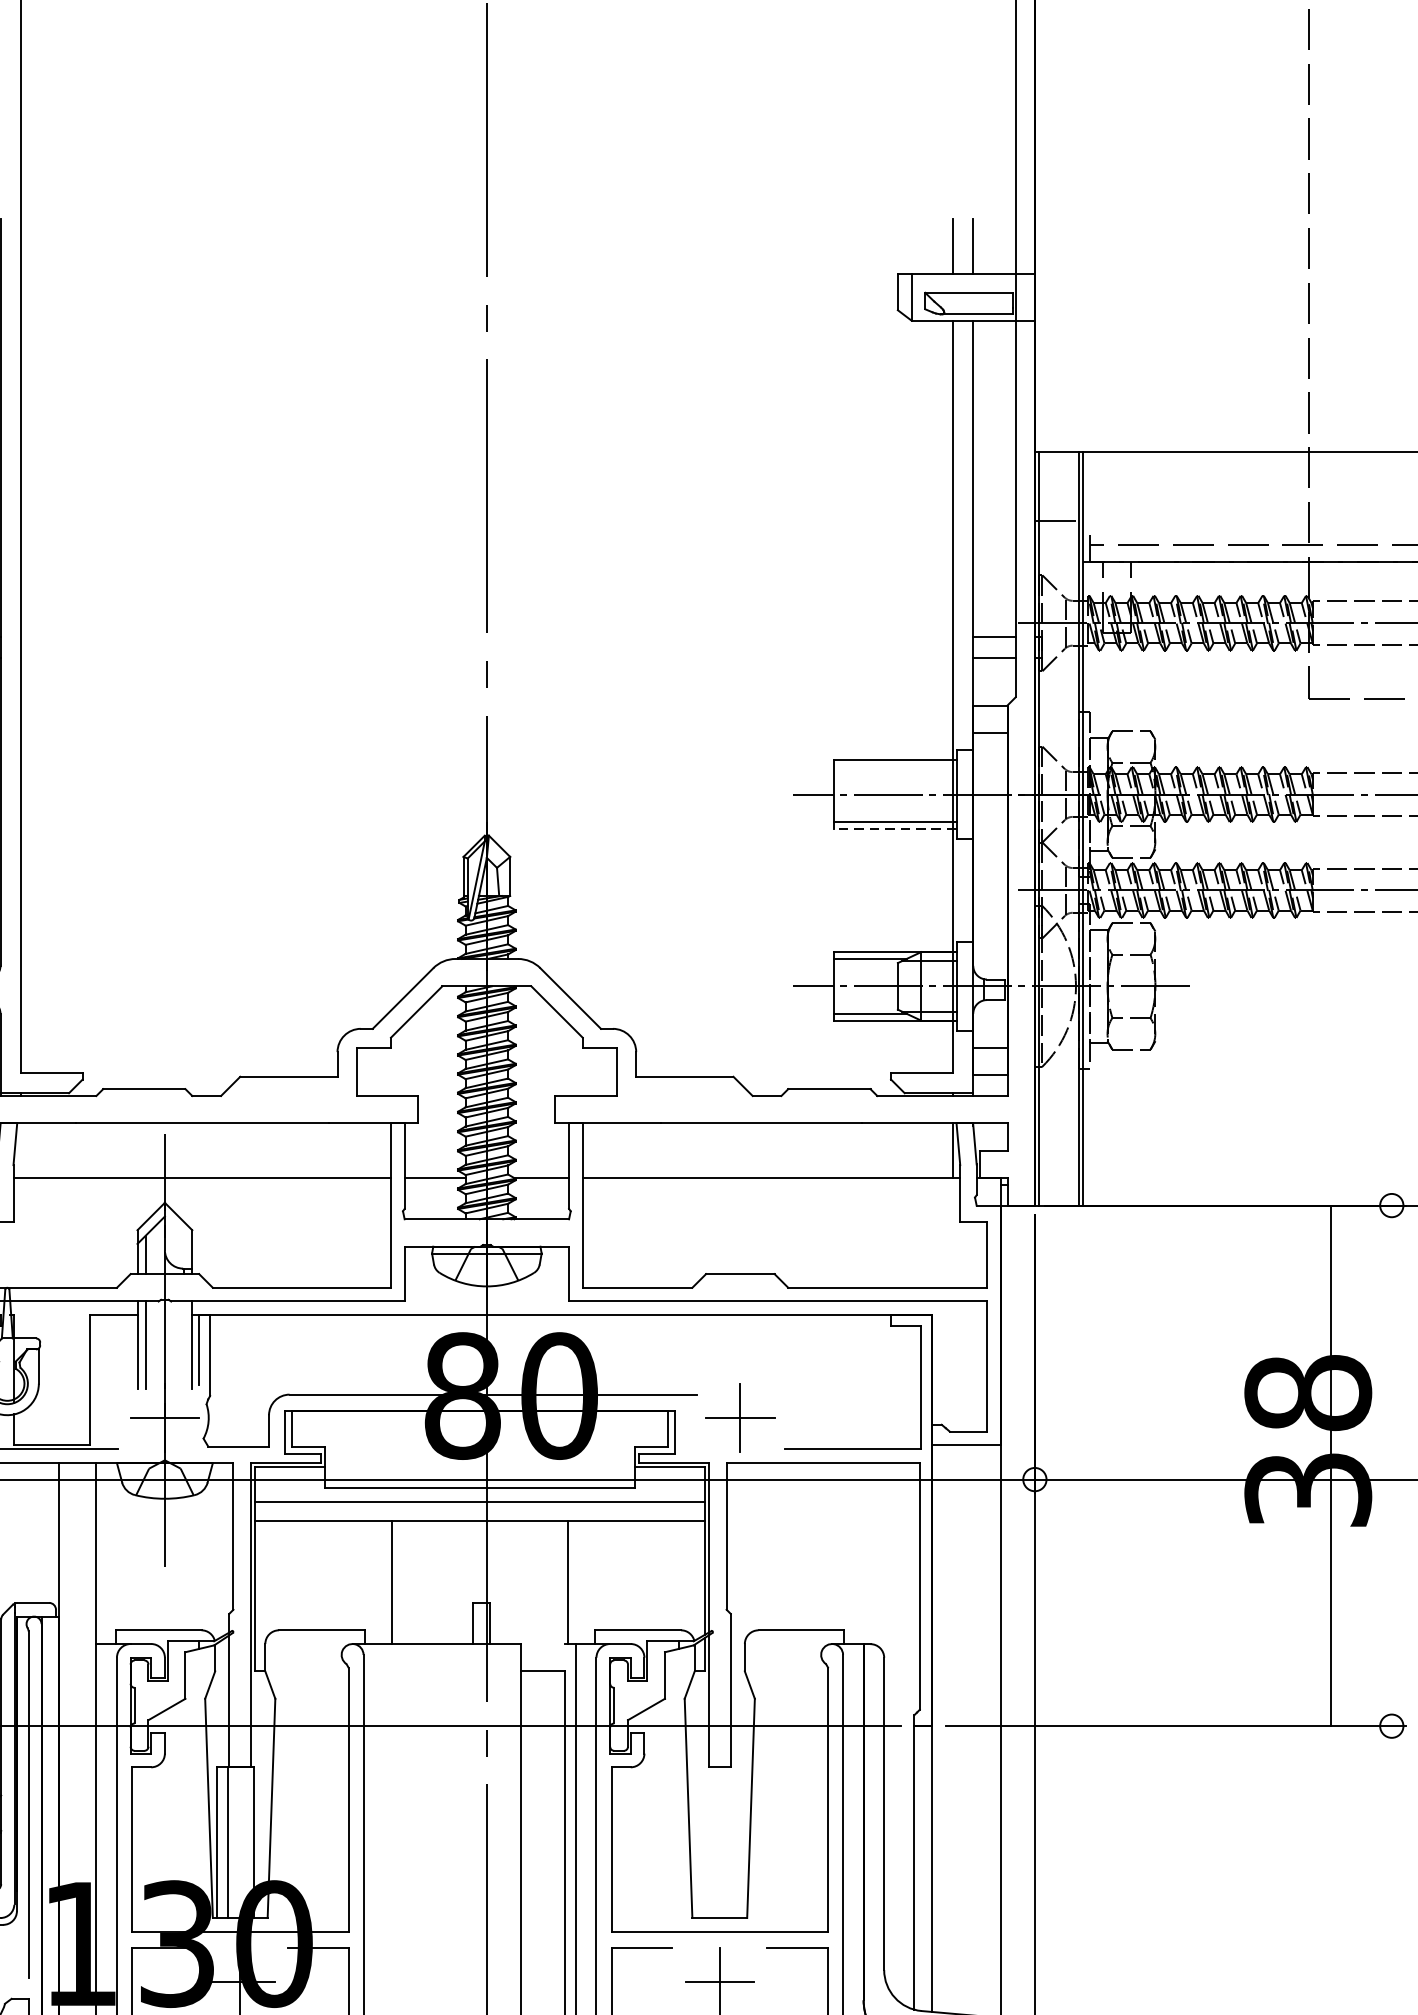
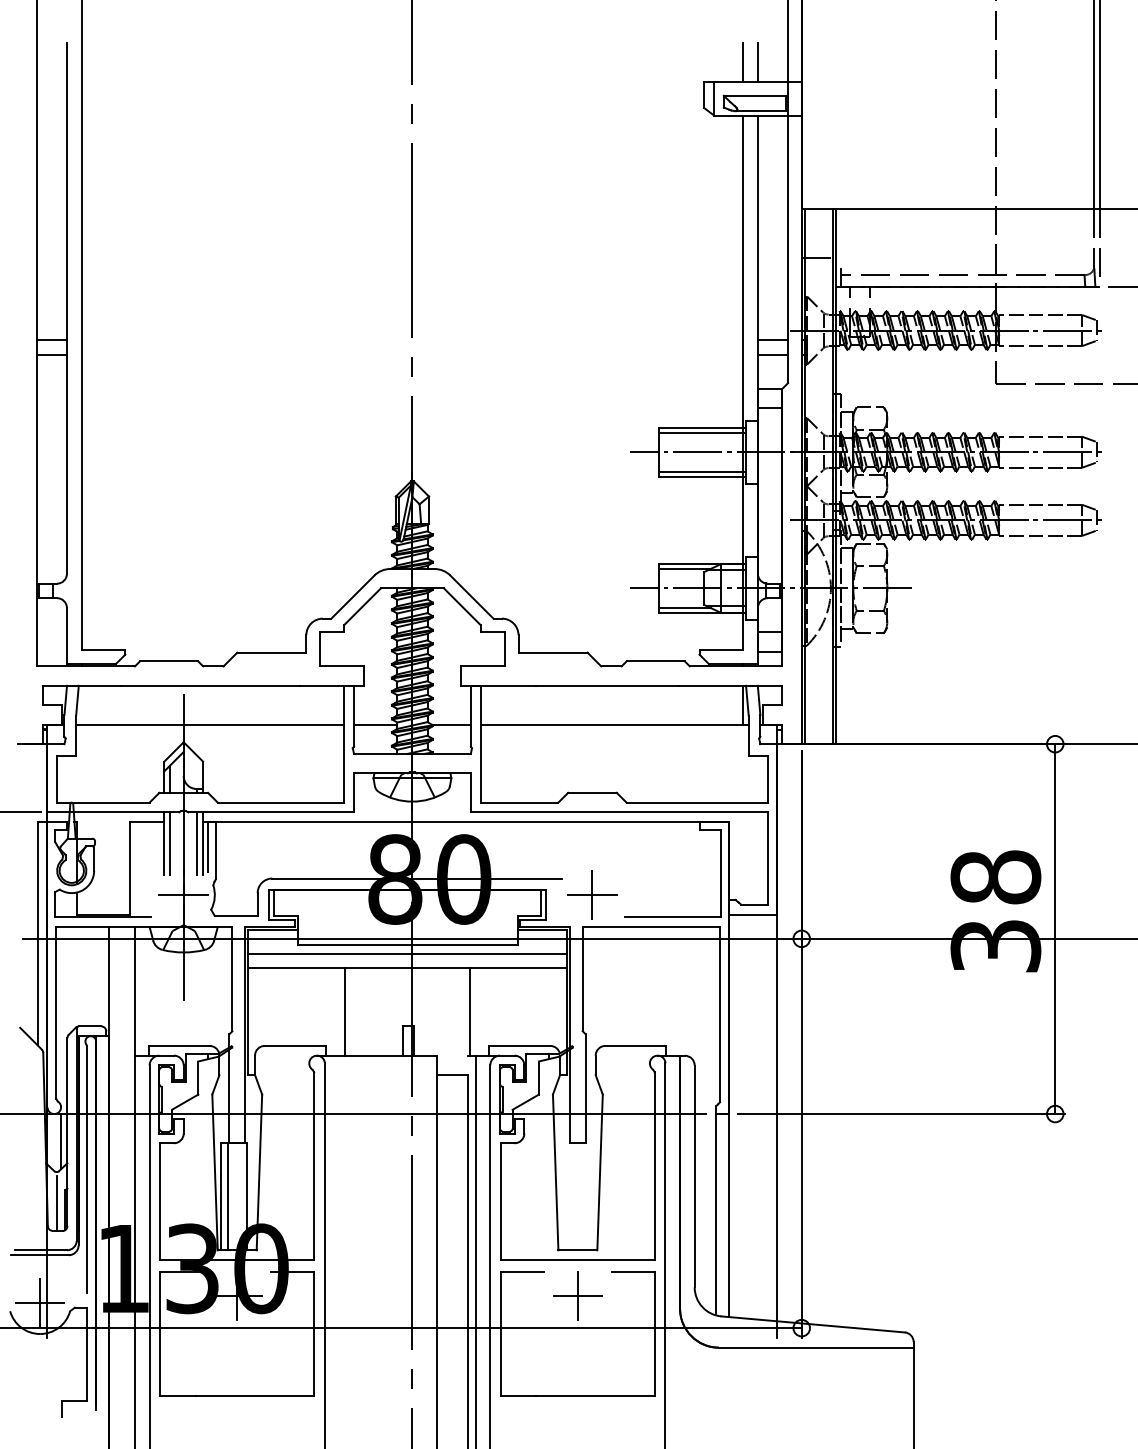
line: (895, 766) -> (702, 432), added
line: (895, 828) -> (702, 476), dashed -> solid
line: (184, 1345) -> (197, 843), added
line: (1331, 1466) -> (1055, 929), moved

